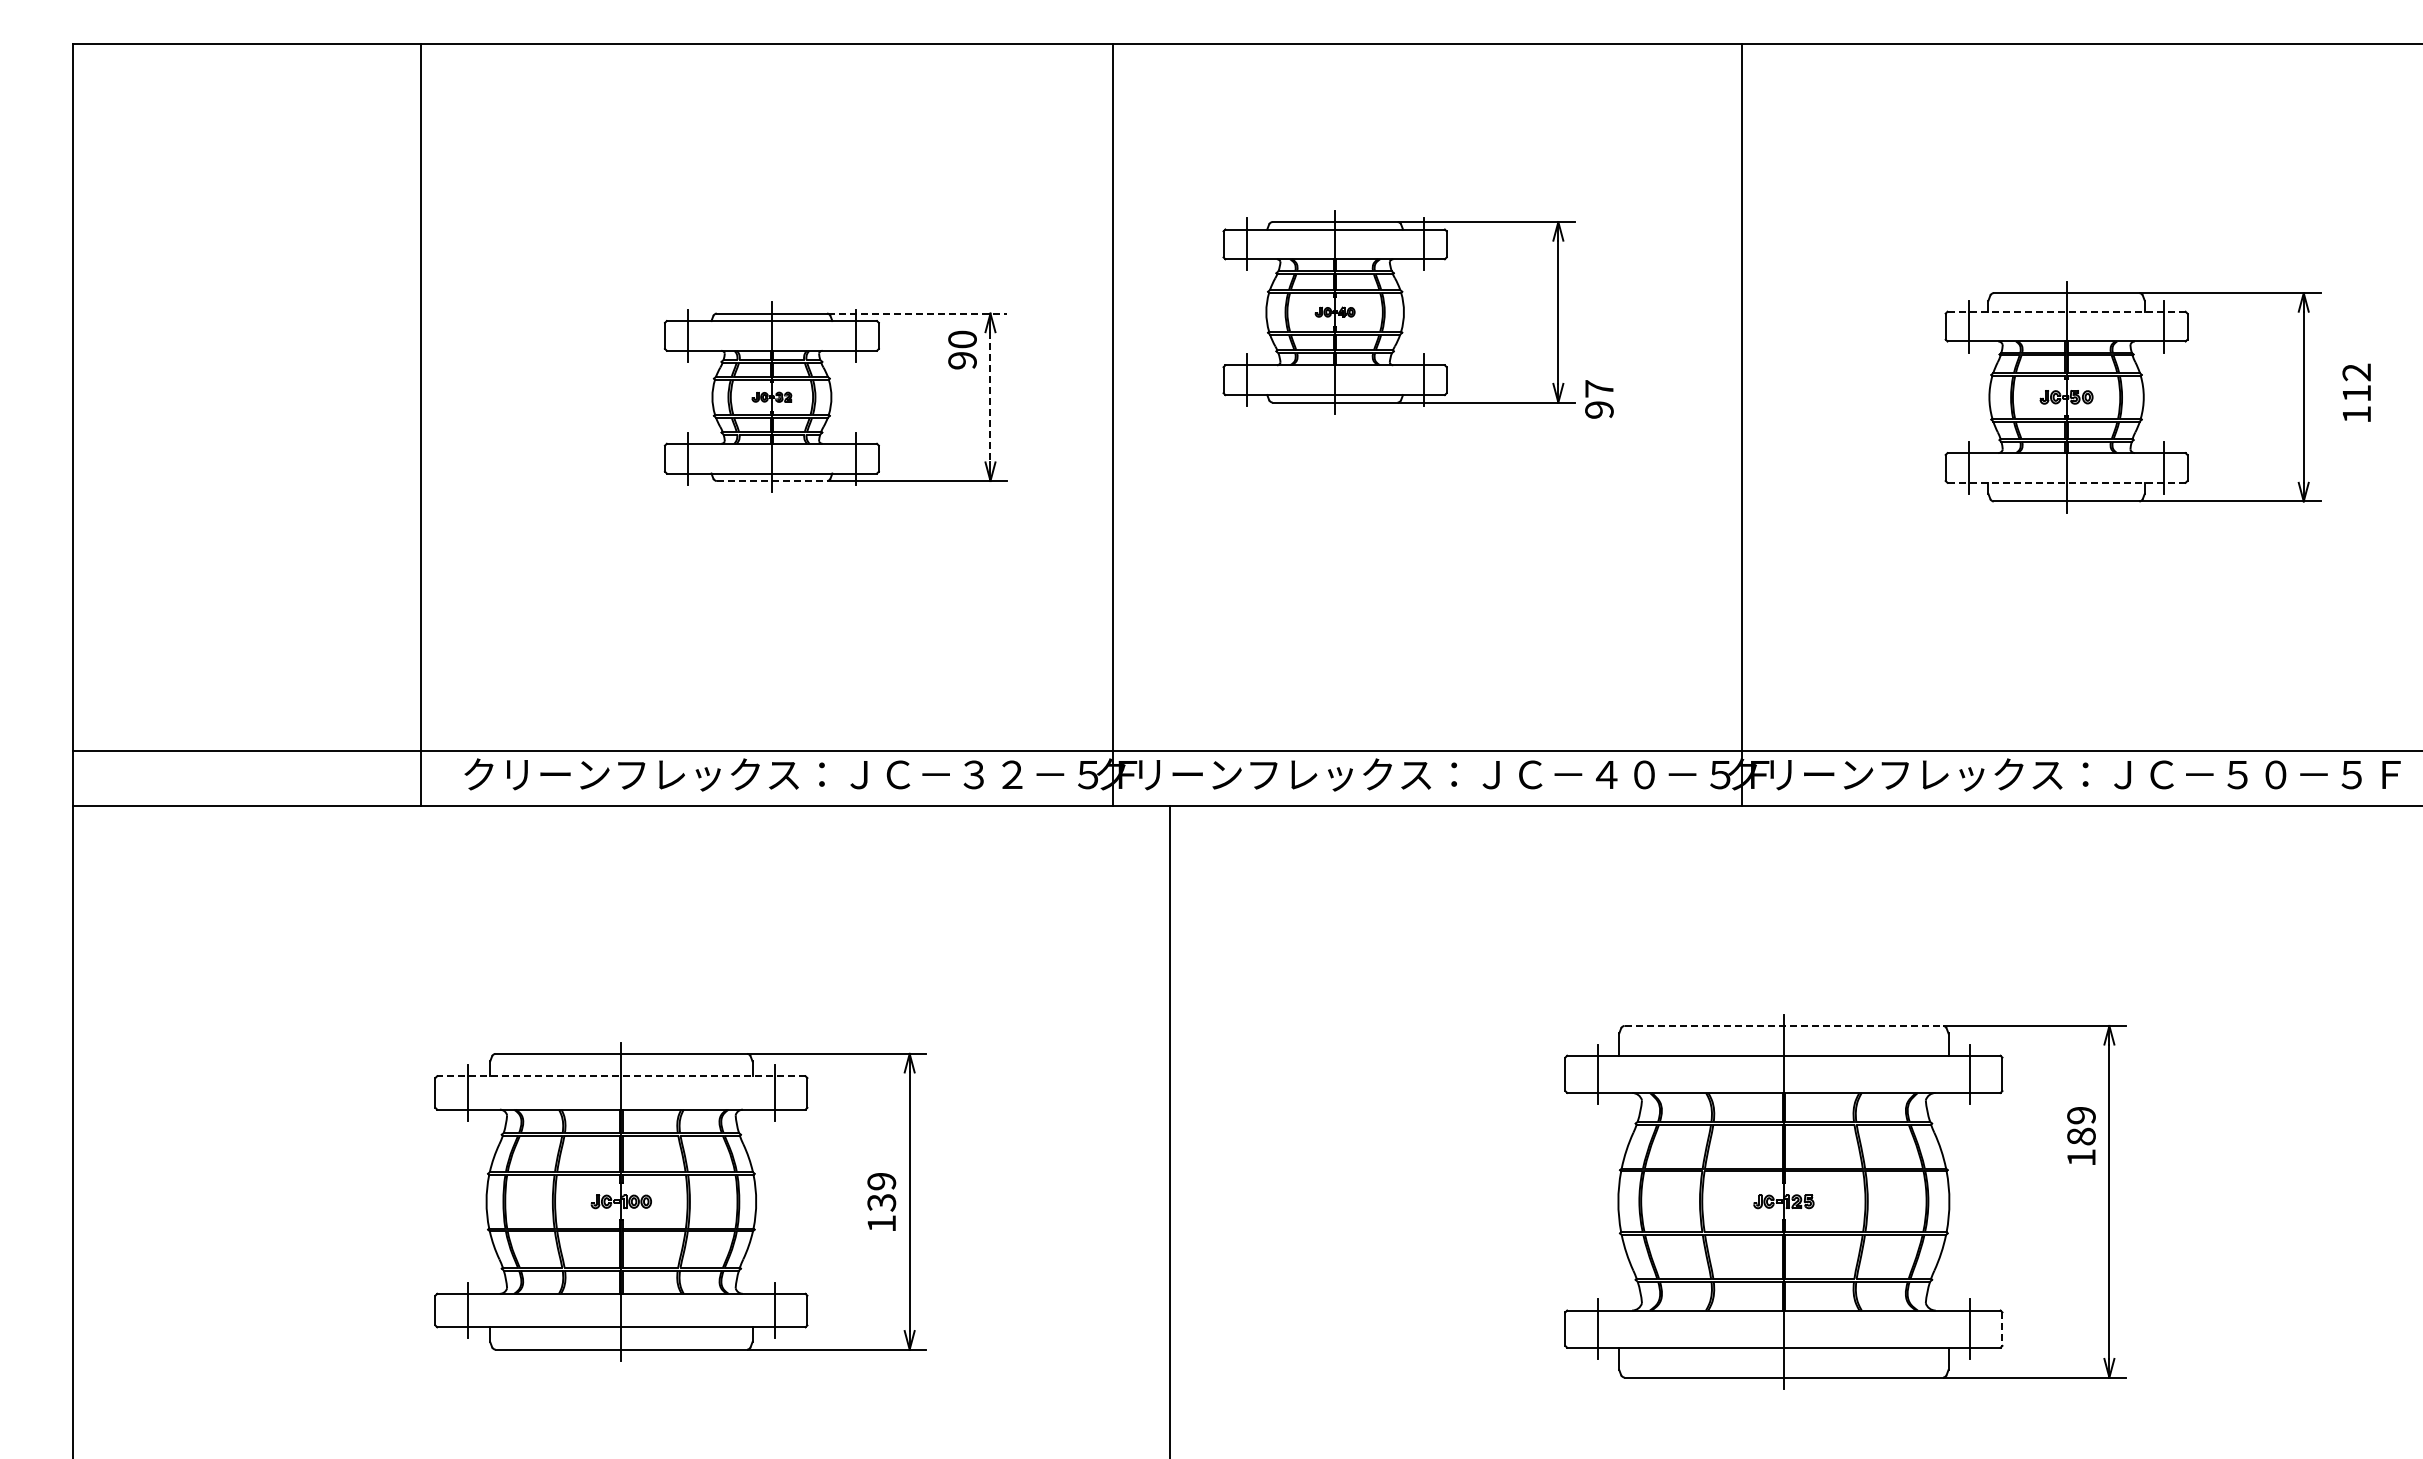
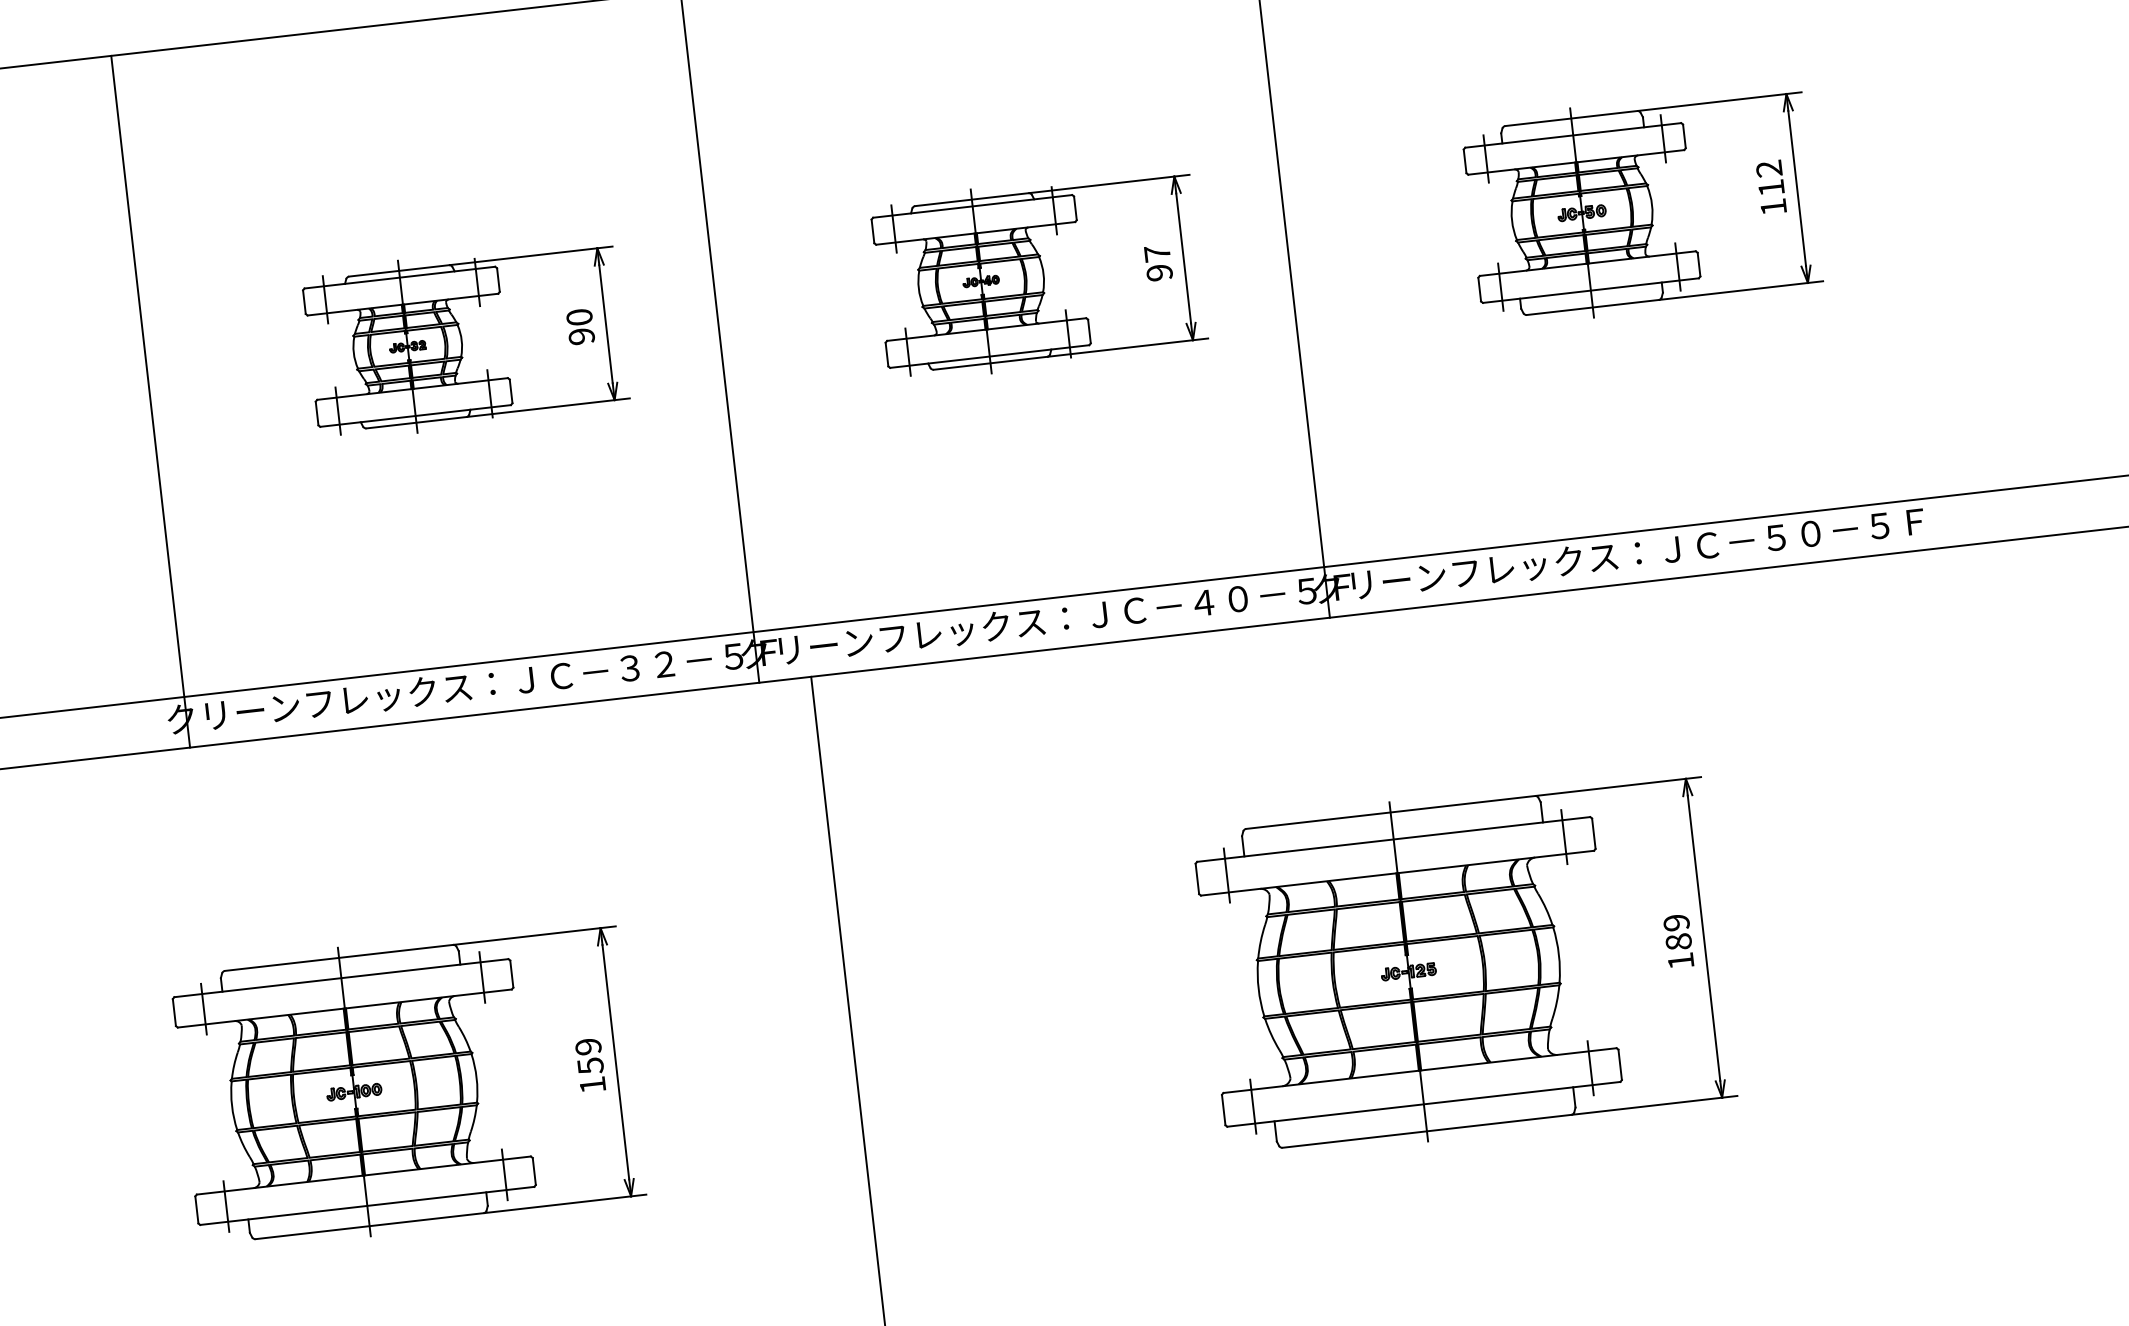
line: (2066, 311) -> (1573, 135), dashed -> solid
part: (1398, 312) -> (1038, 275), moved
line: (917, 313) -> (531, 255), dashed -> solid
text: (962, 349) -> (580, 326), moved
text: (2356, 392) -> (1771, 187), moved
line: (990, 397) -> (606, 324), dashed -> solid
line: (421, 424) -> (150, 401), moved
line: (772, 481) -> (416, 423), dashed -> solid
line: (2066, 482) -> (1590, 290), dashed -> solid
line: (1784, 1025) -> (1391, 811), dashed -> solid
line: (620, 1076) -> (340, 978), dashed -> solid
text: (2081, 1135) -> (1678, 940), moved
text: (881, 1202) -> (590, 1065), 139 -> 159
line: (2002, 1329) -> (1620, 1065), dashed -> solid

